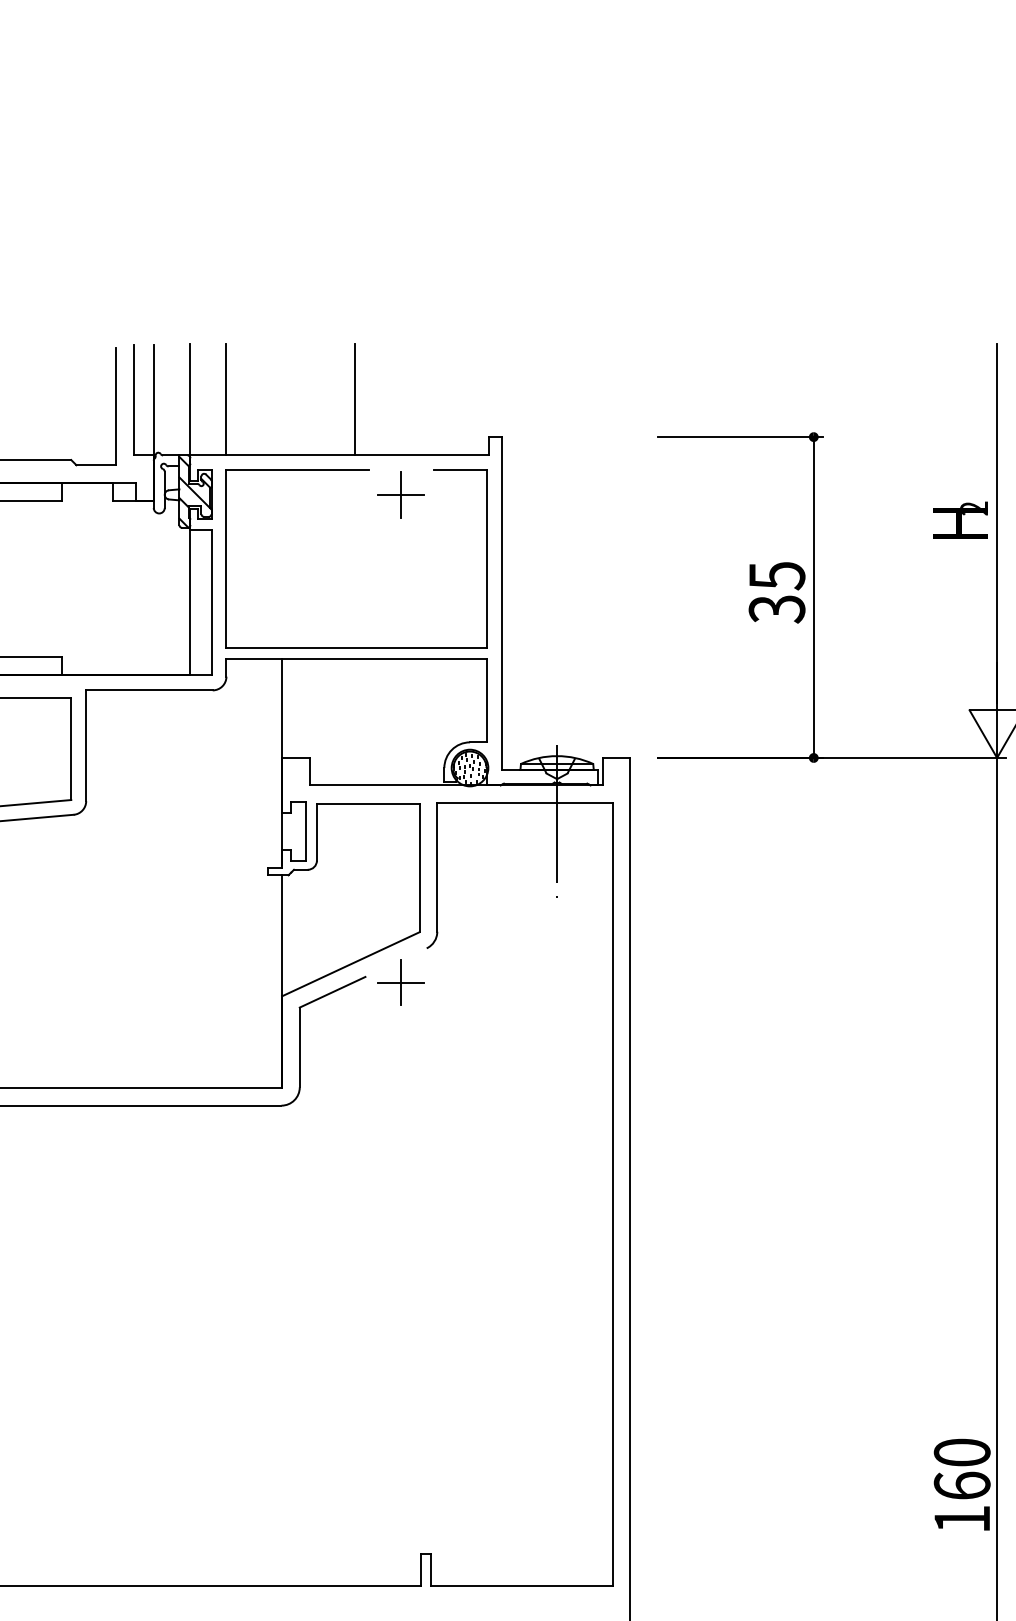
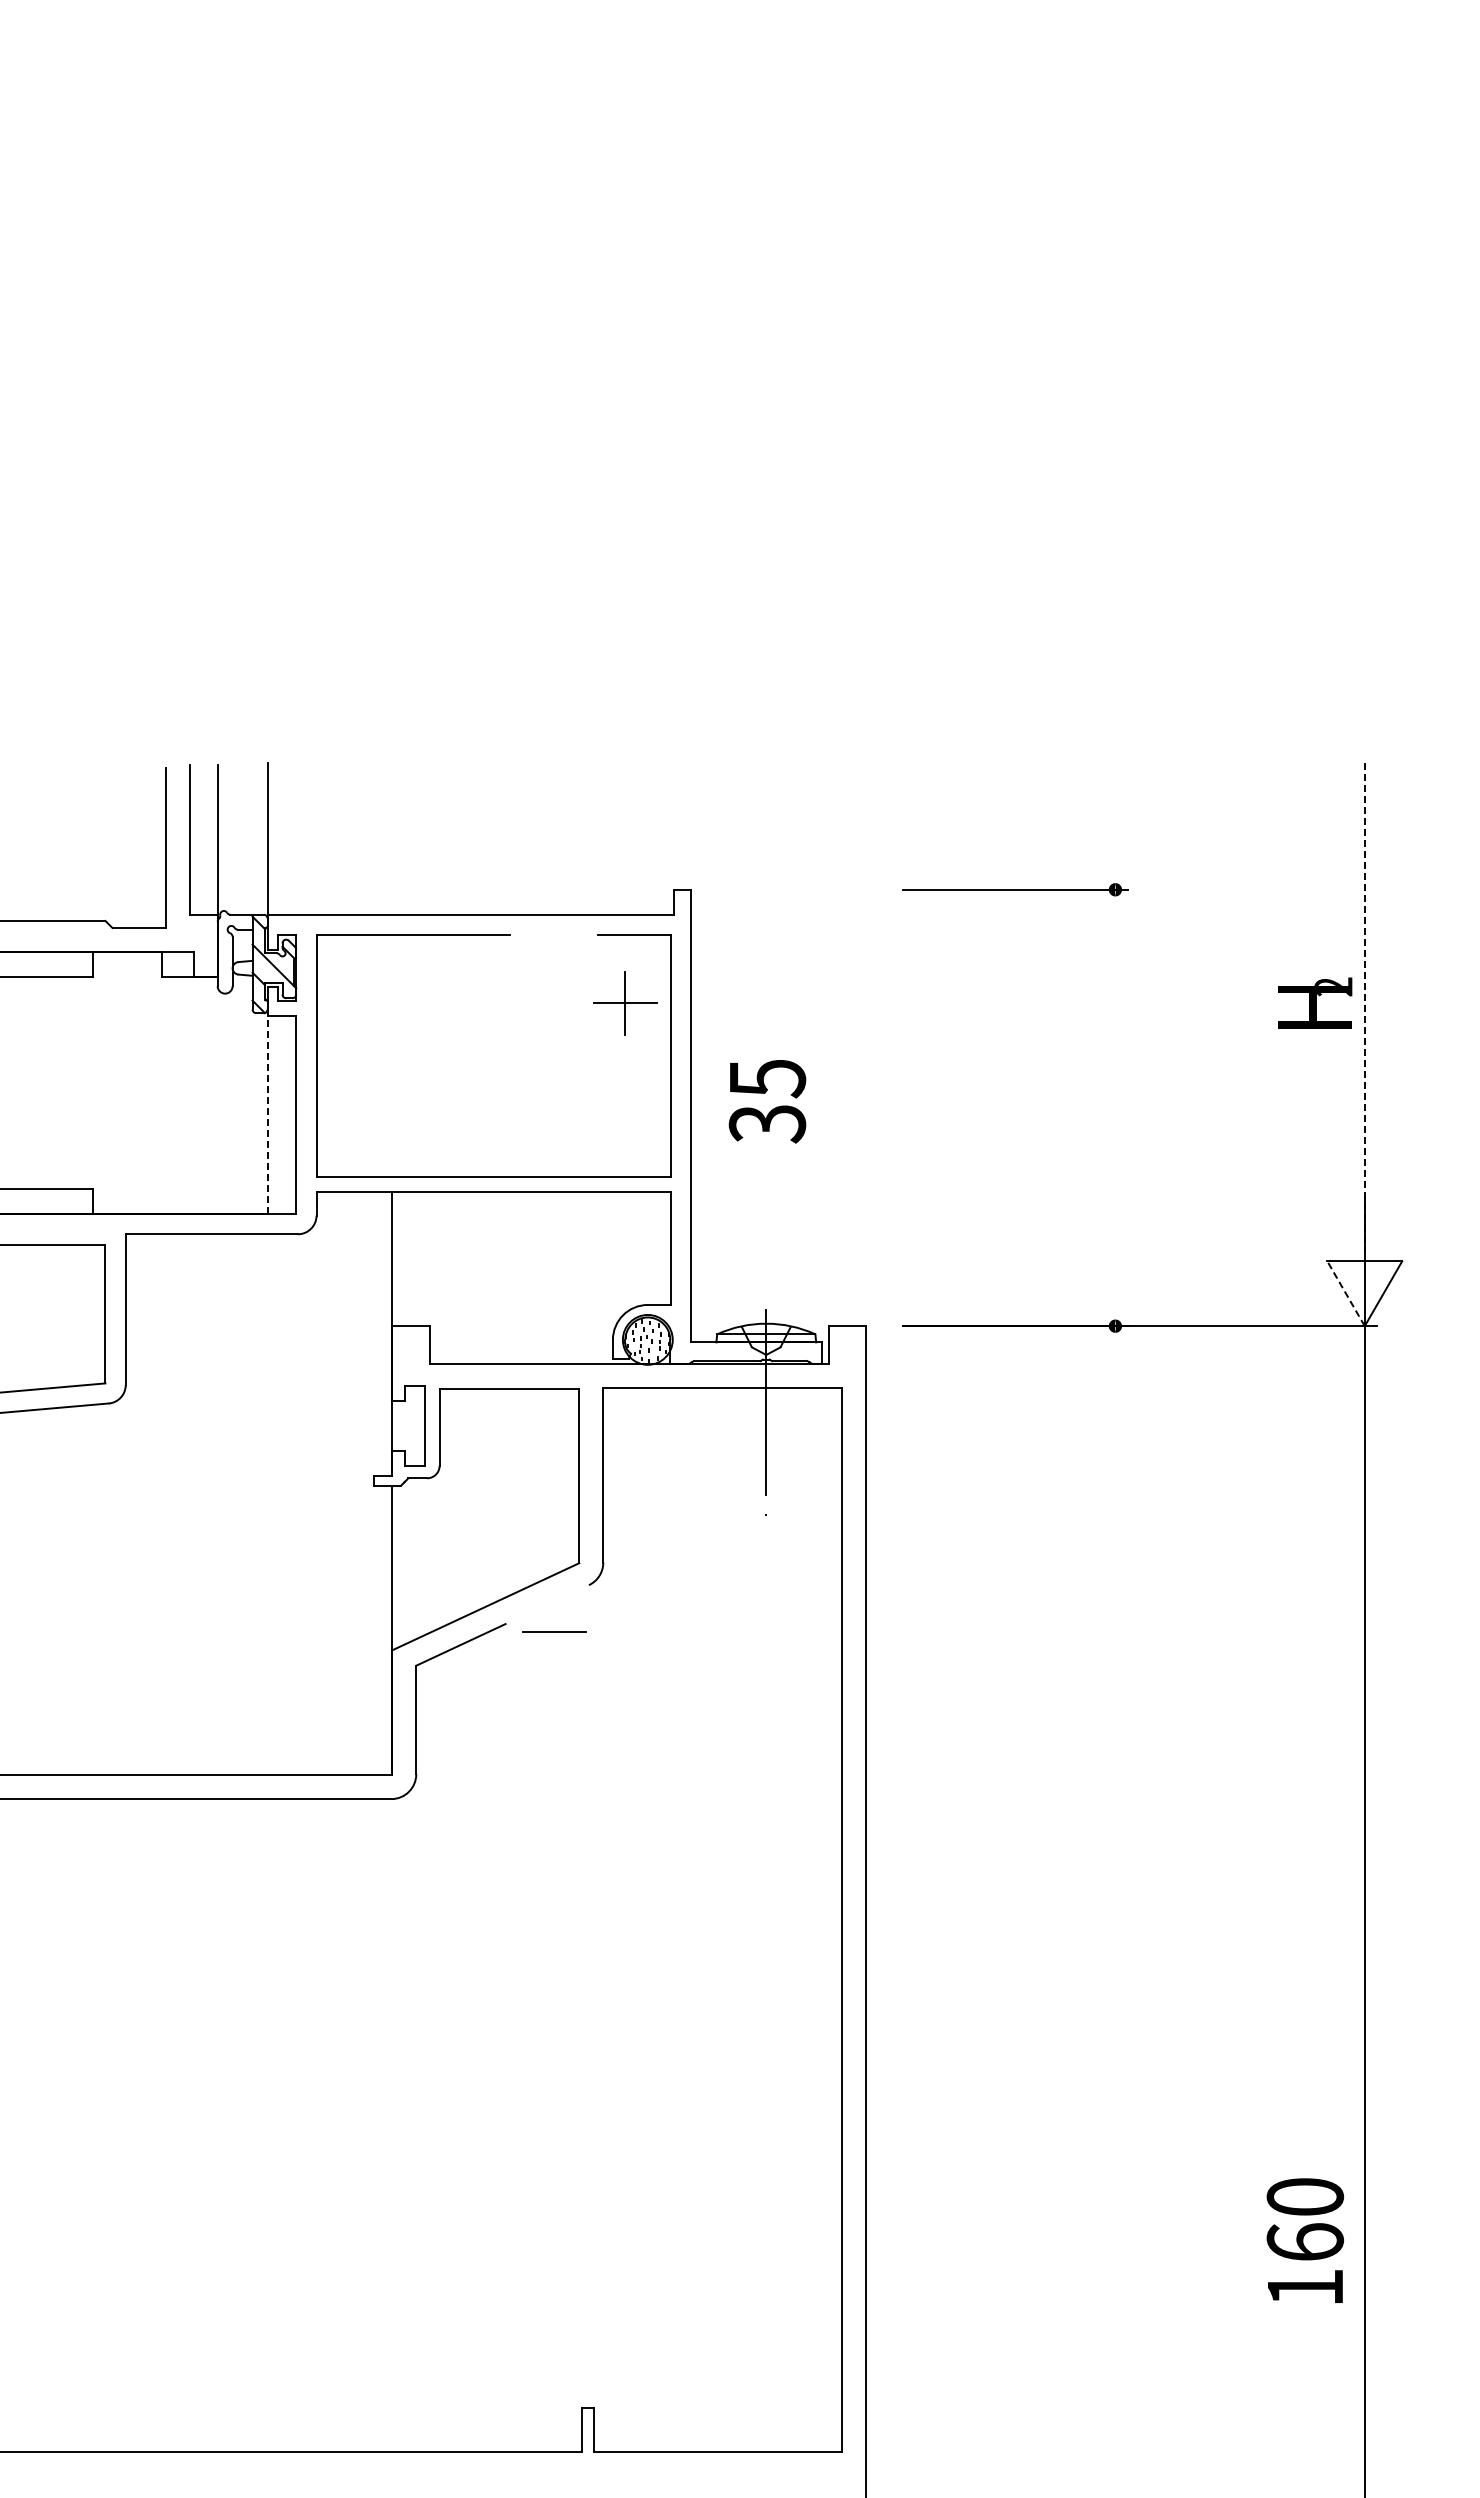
line: (226, 399) -> (316, 838), removed
line: (354, 399) -> (490, 838), removed
part: (401, 494) -> (625, 1003), moved
line: (996, 523) -> (1364, 1007), solid -> dashed
text: (777, 592) -> (767, 1101), moved
line: (813, 597) -> (1115, 1107), removed
line: (190, 600) -> (267, 1112), solid -> dashed
line: (982, 733) -> (1345, 1293), solid -> dashed
line: (401, 982) -> (554, 1631), removed
text: (962, 1484) -> (1305, 2240), moved

